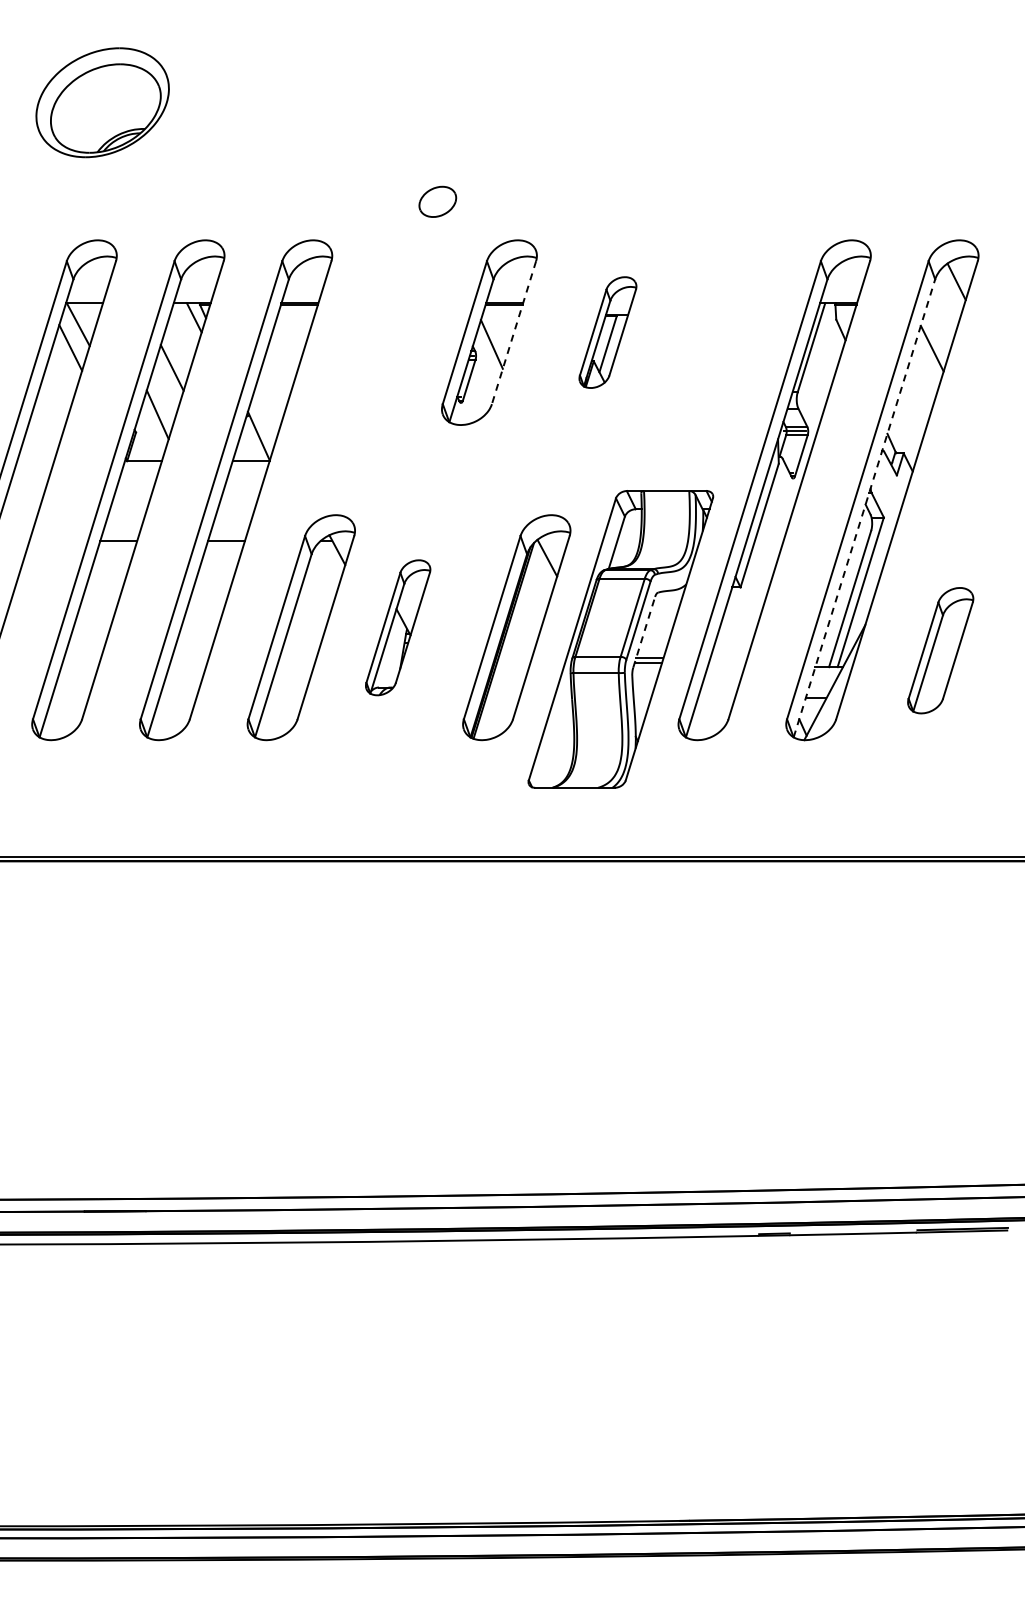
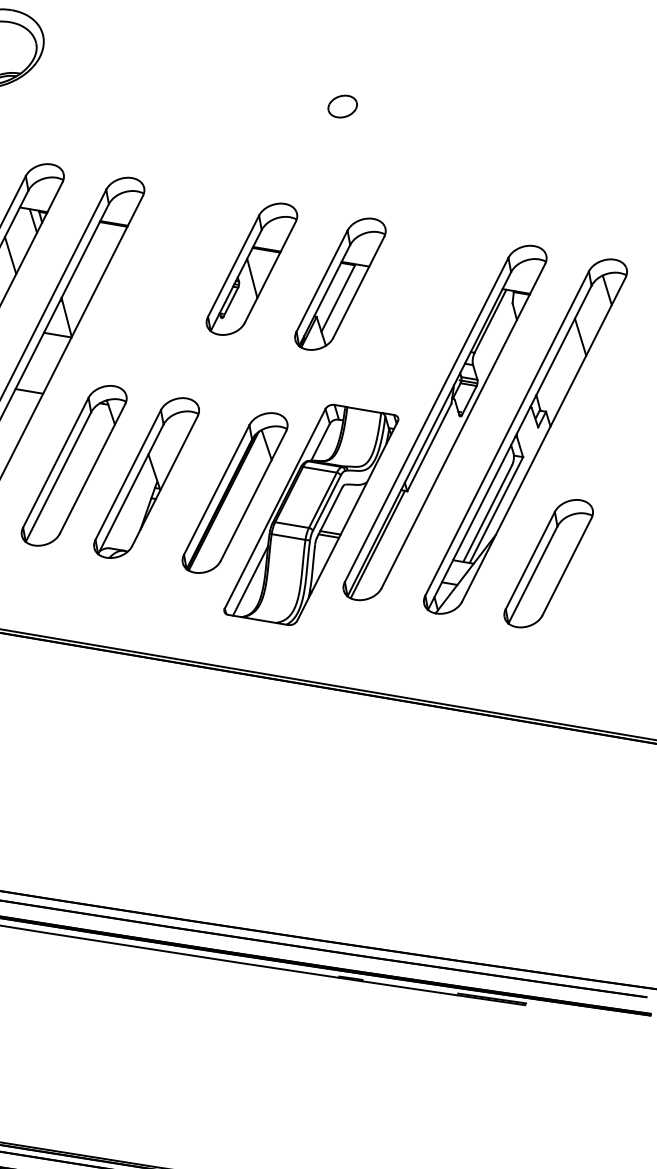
part: (437, 201) -> (342, 106), moved
line: (514, 332) -> (270, 272), dashed -> solid
part: (607, 332) -> (340, 284), size x1.67
line: (864, 508) -> (509, 447), dashed -> solid
part: (397, 627) -> (146, 477), size x1.67
line: (644, 631) -> (329, 512), dashed -> solid
part: (940, 650) -> (548, 563), size x1.43
line: (713, 663) -> (377, 544), added
line: (556, 738) -> (250, 580), added

